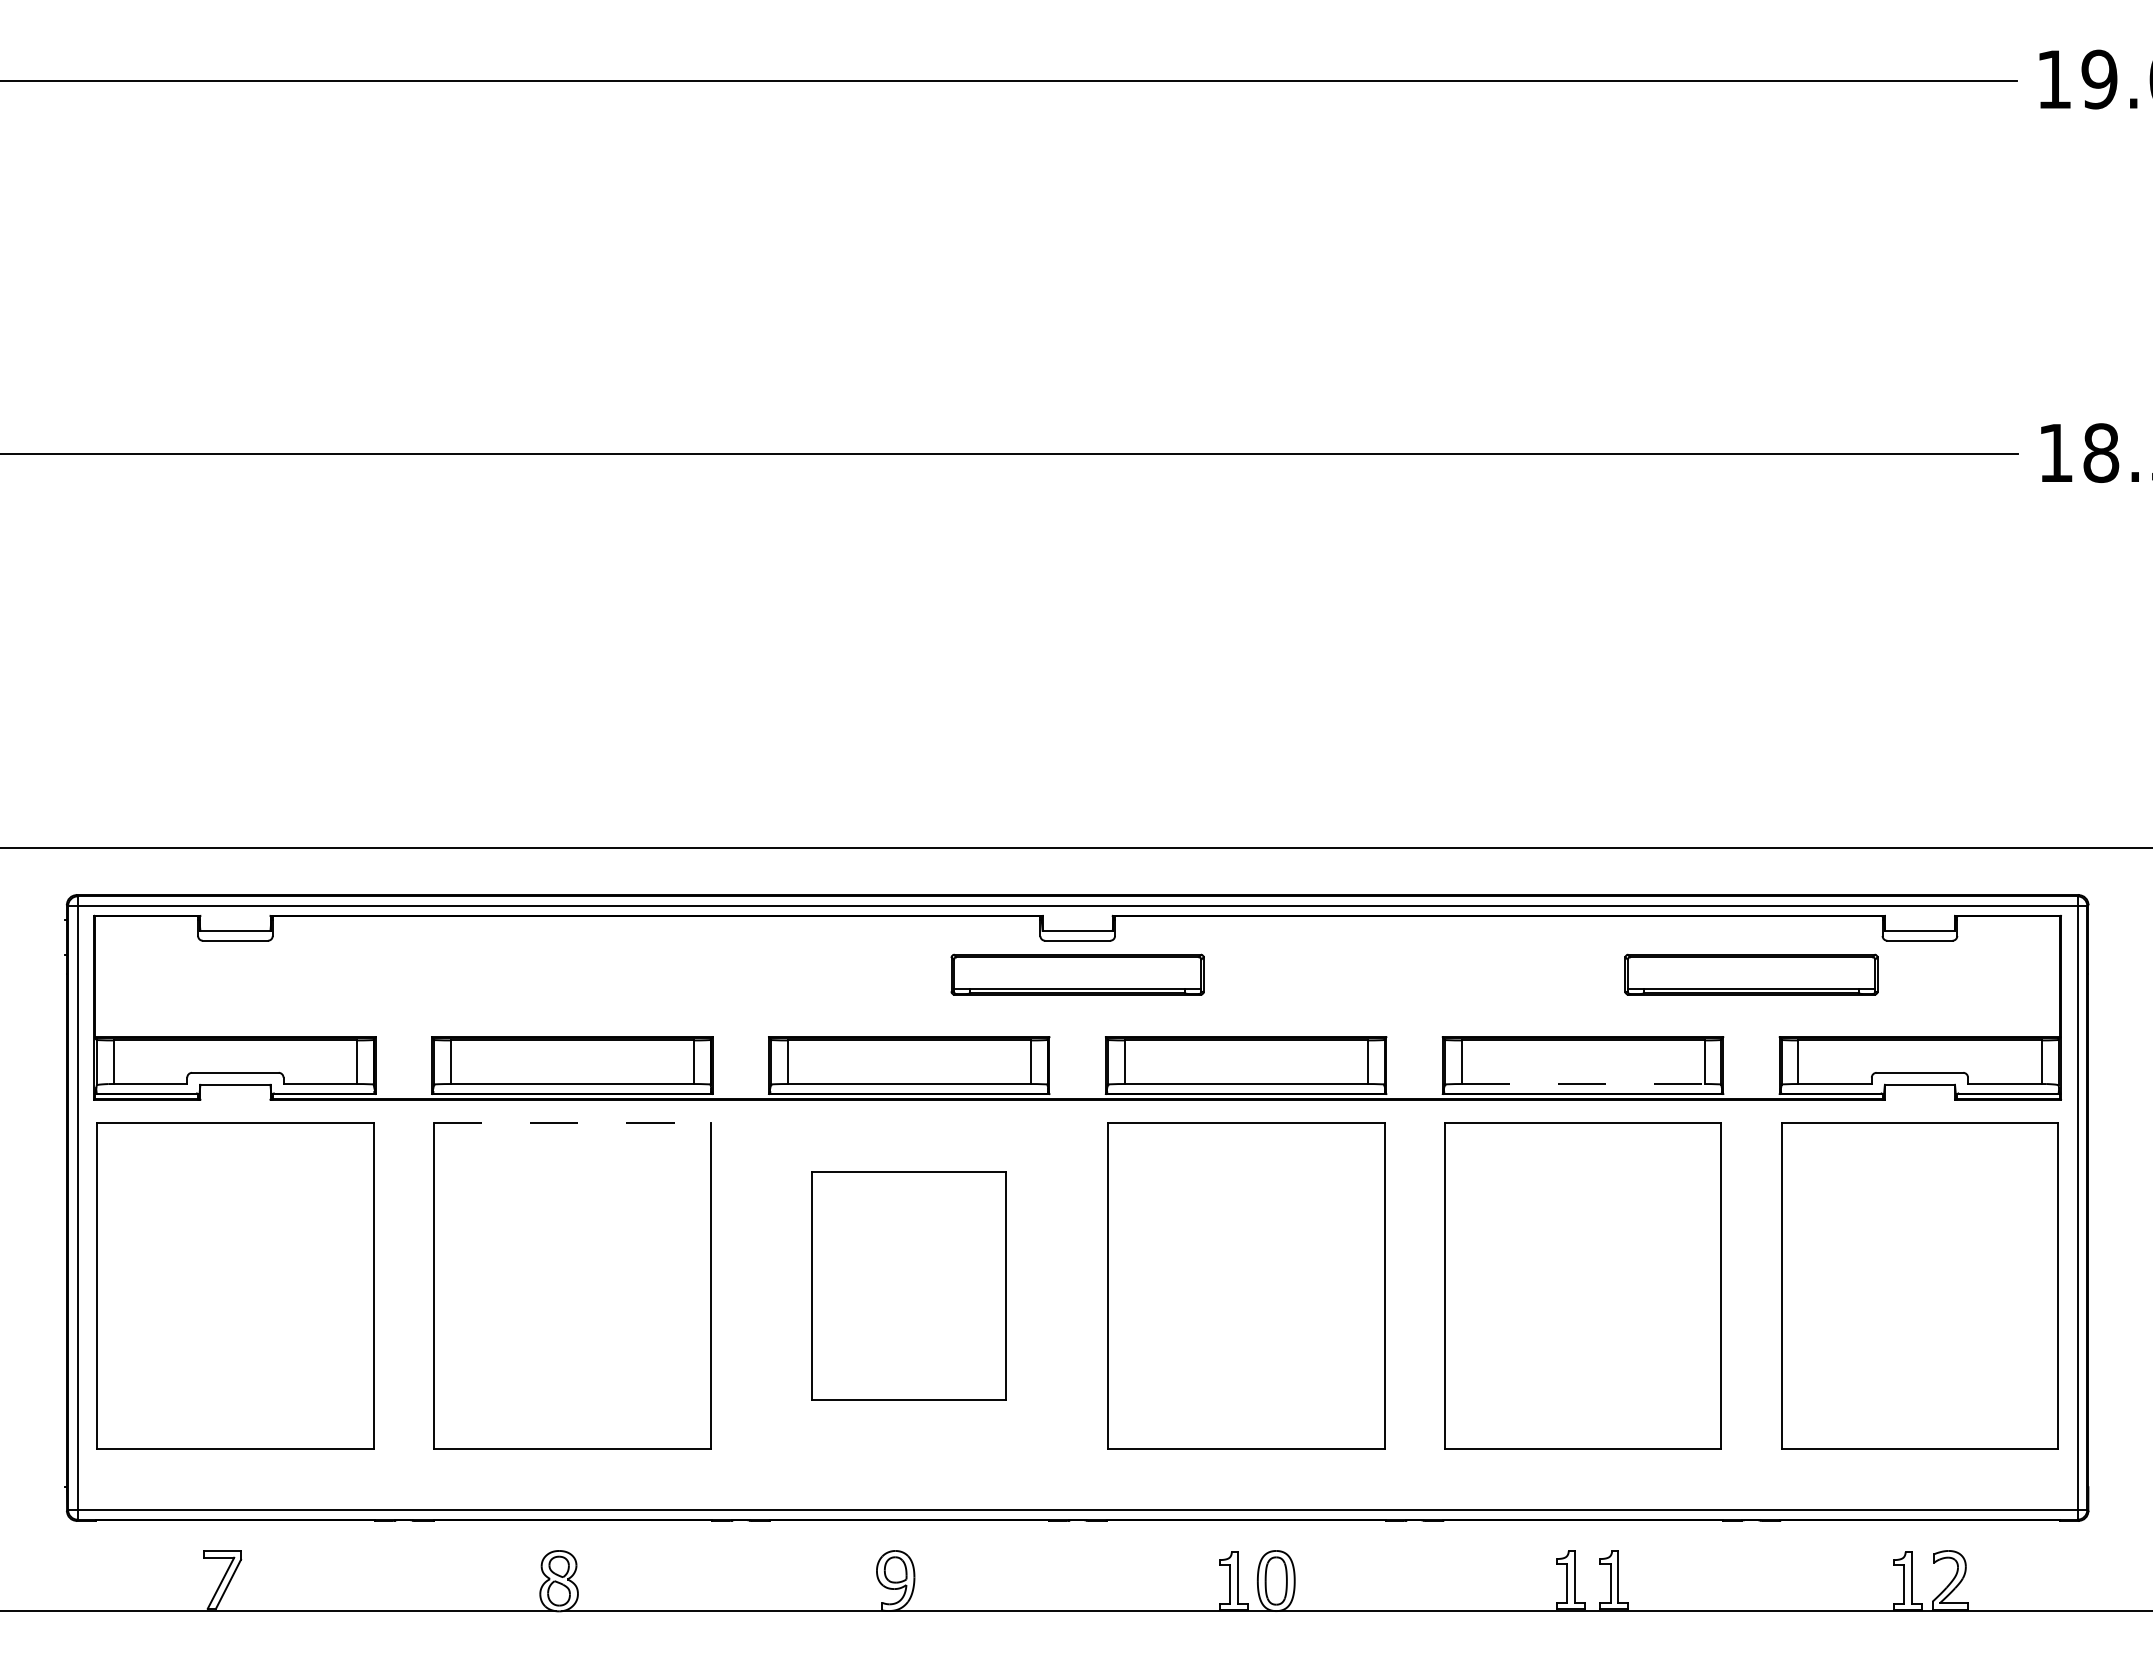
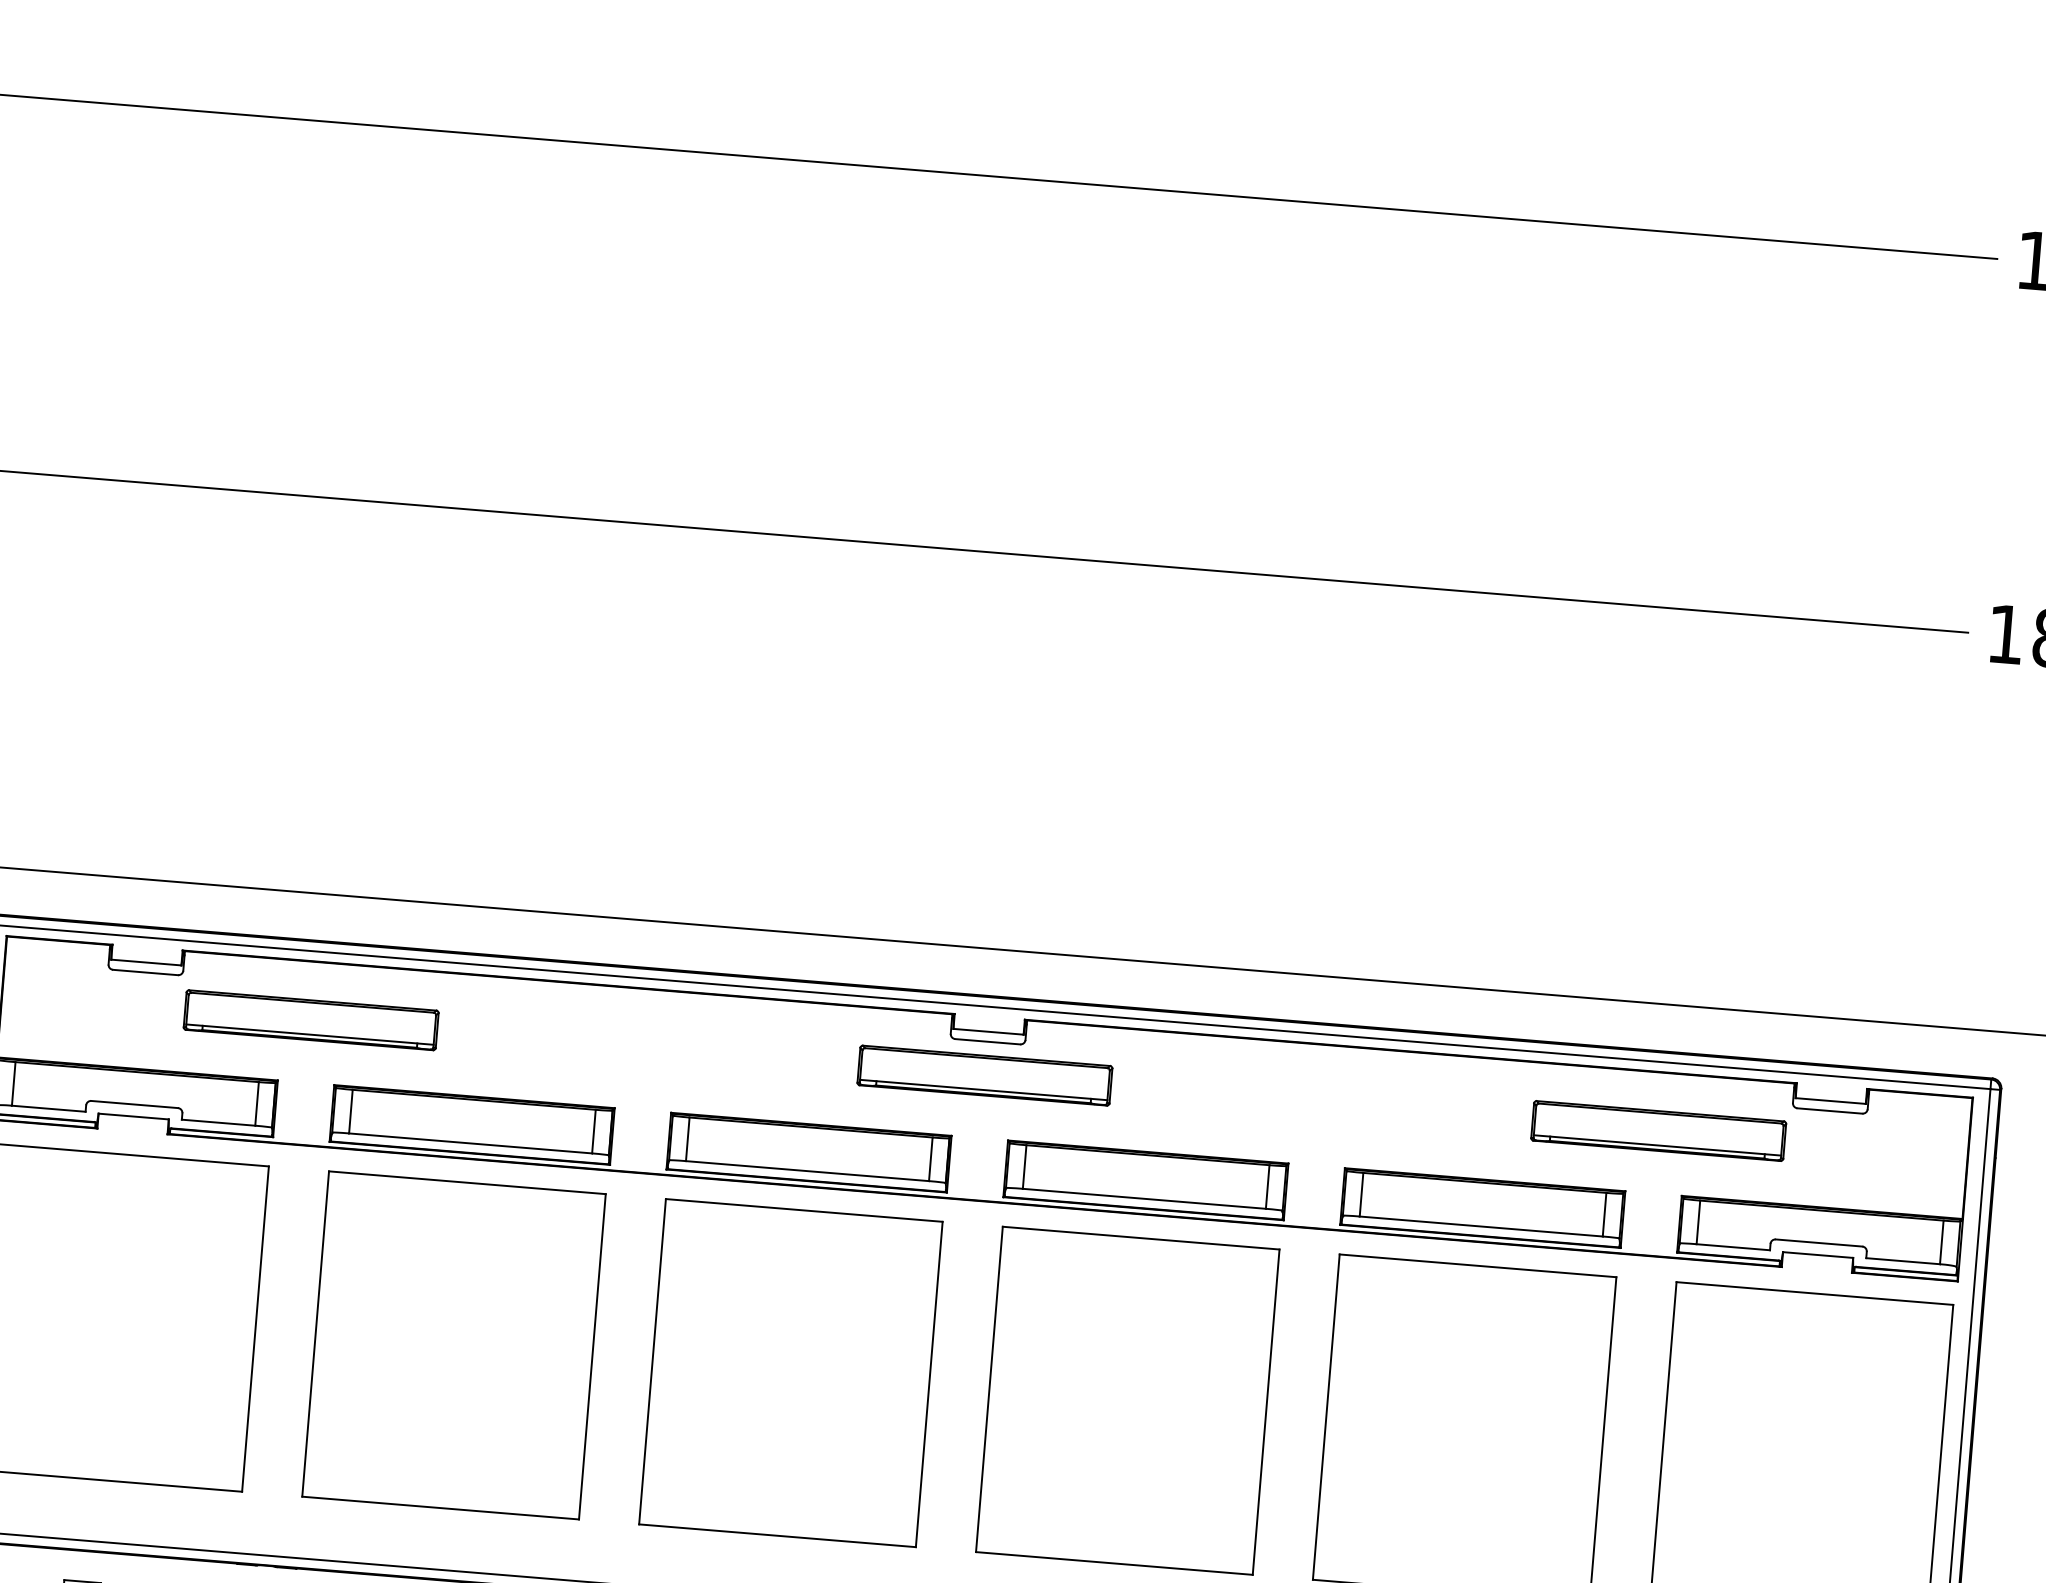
part: (403, 974) -> (310, 1020), added
line: (1583, 1084) -> (1481, 1227), dashed -> solid
line: (572, 1123) -> (467, 1182), dashed -> solid
part: (909, 1285) -> (791, 1372), size x1.43

